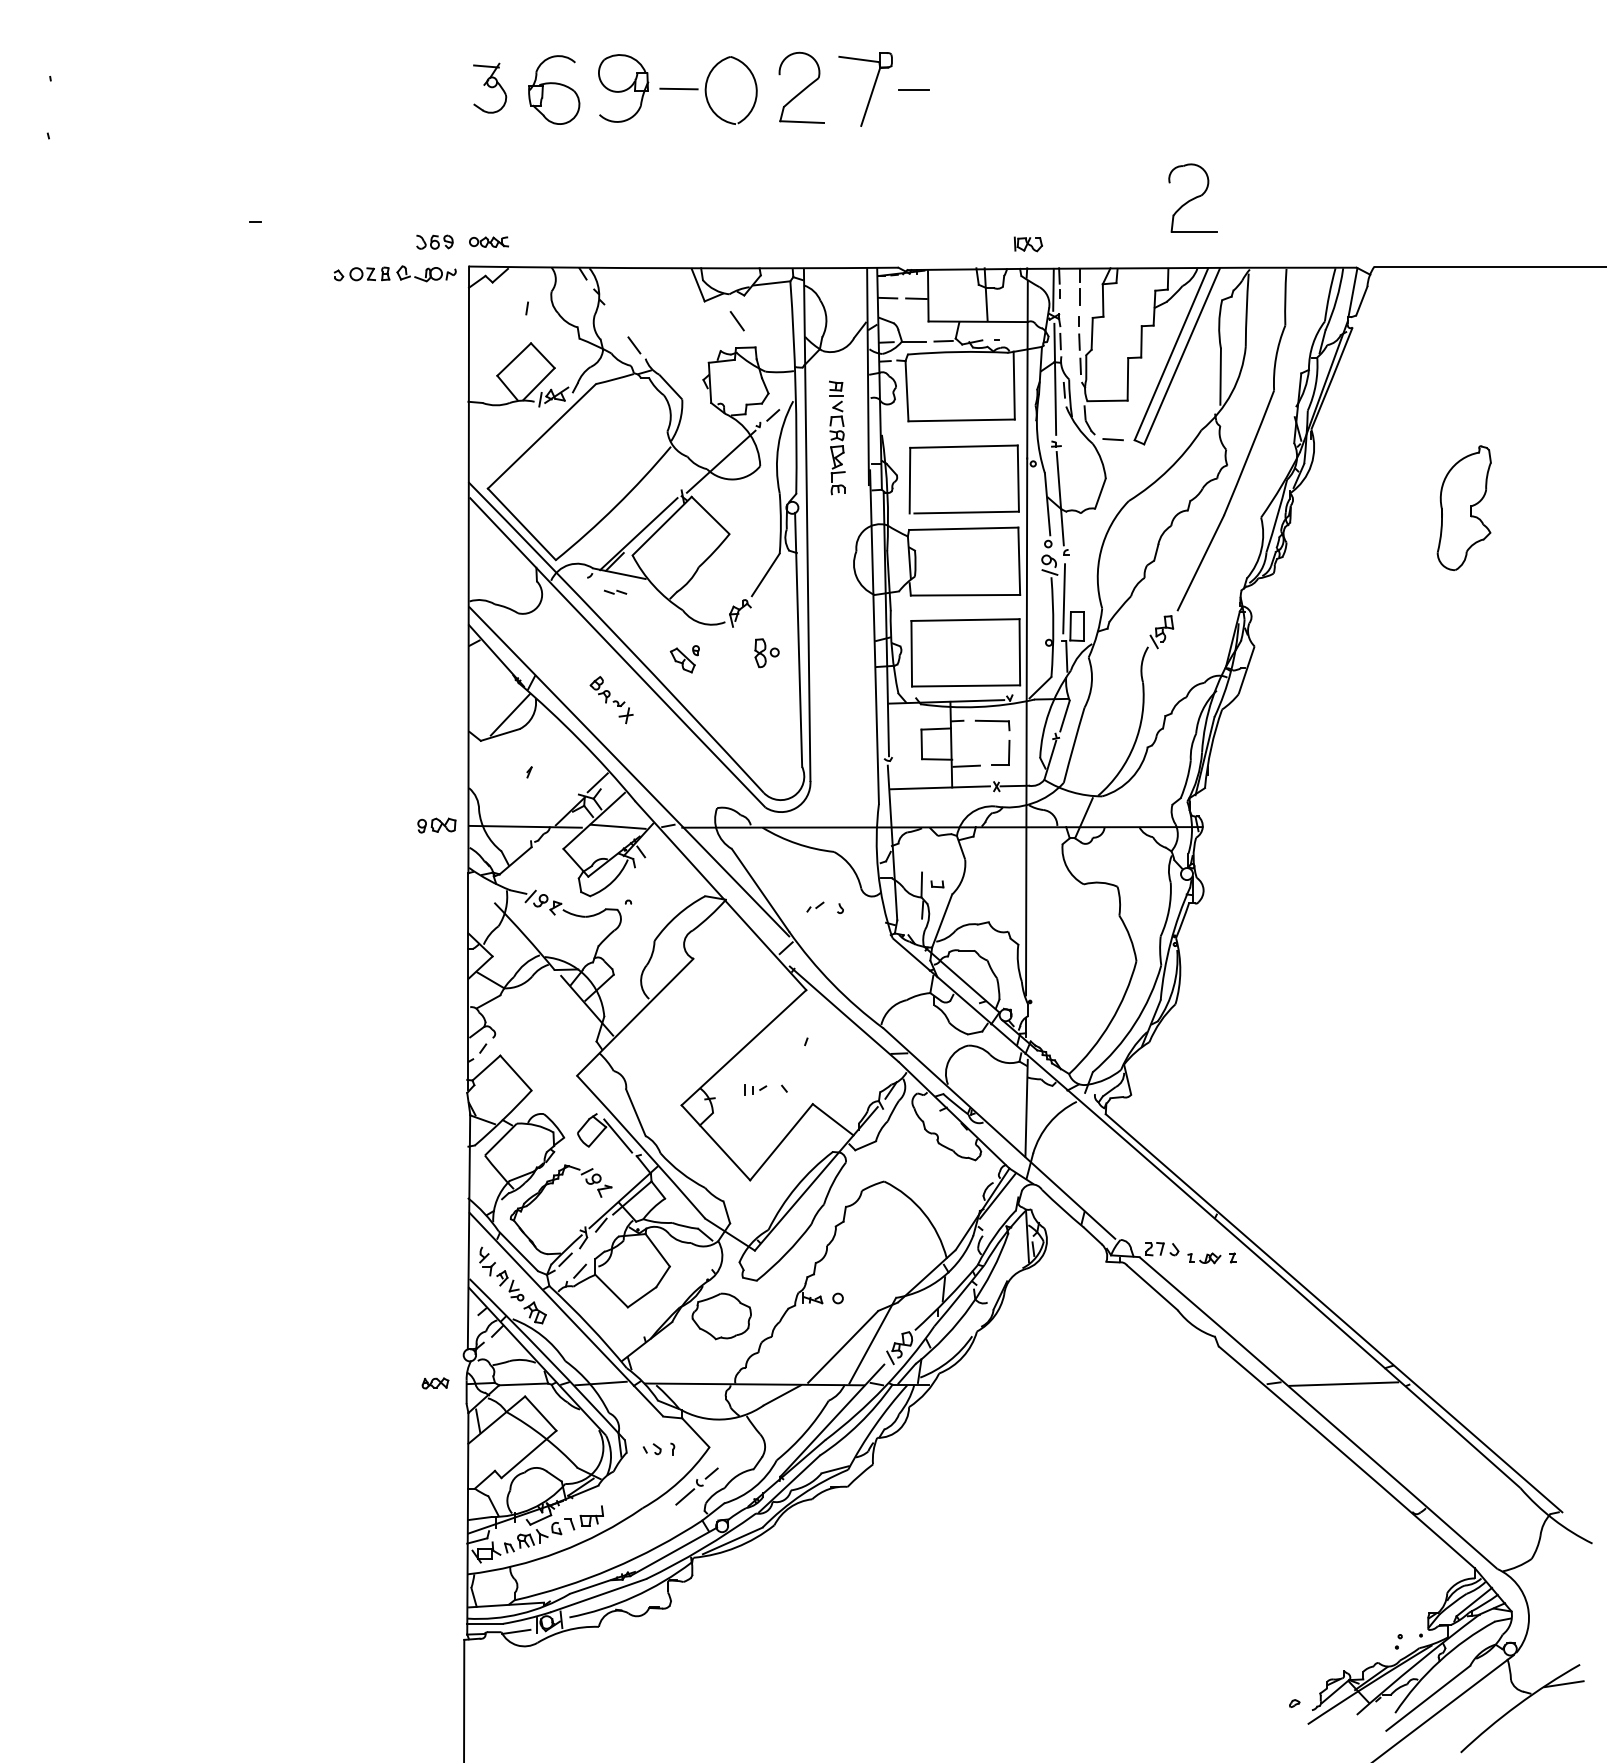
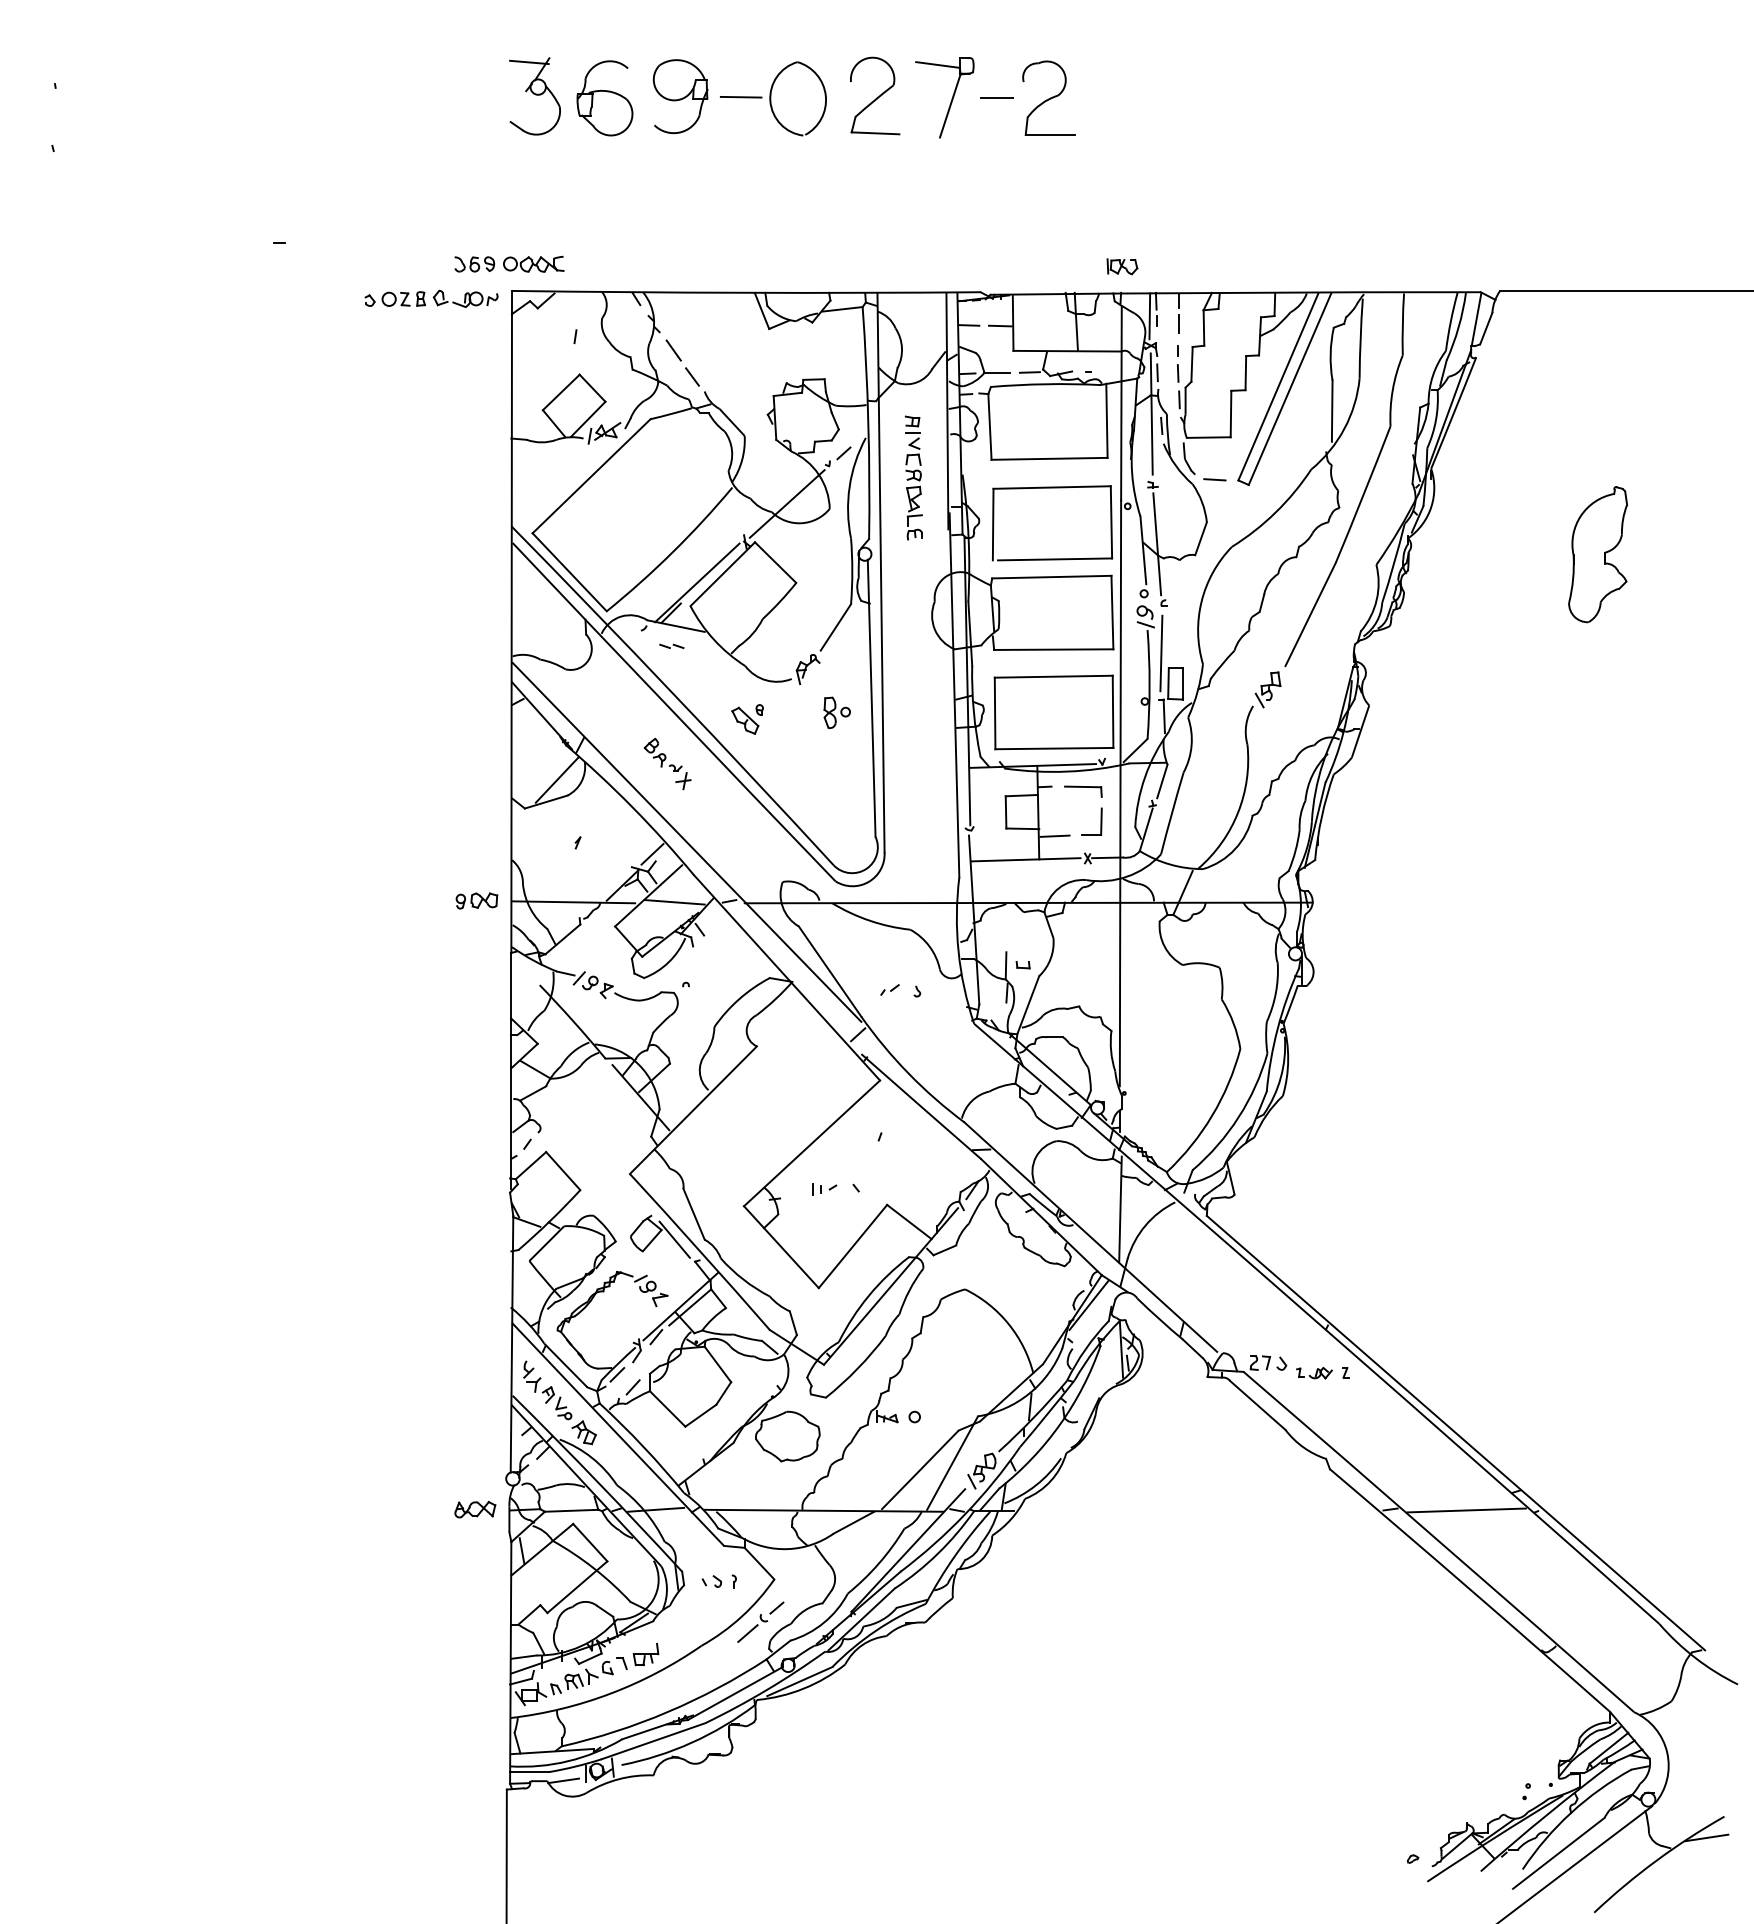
part: (489, 88) -> (534, 96), size x1.43
part: (1192, 197) -> (1048, 97), moved
part: (488, 242) -> (533, 264), size x1.43
line: (737, 321) -> (673, 350), moved
part: (435, 1383) -> (475, 1509), size x1.43

